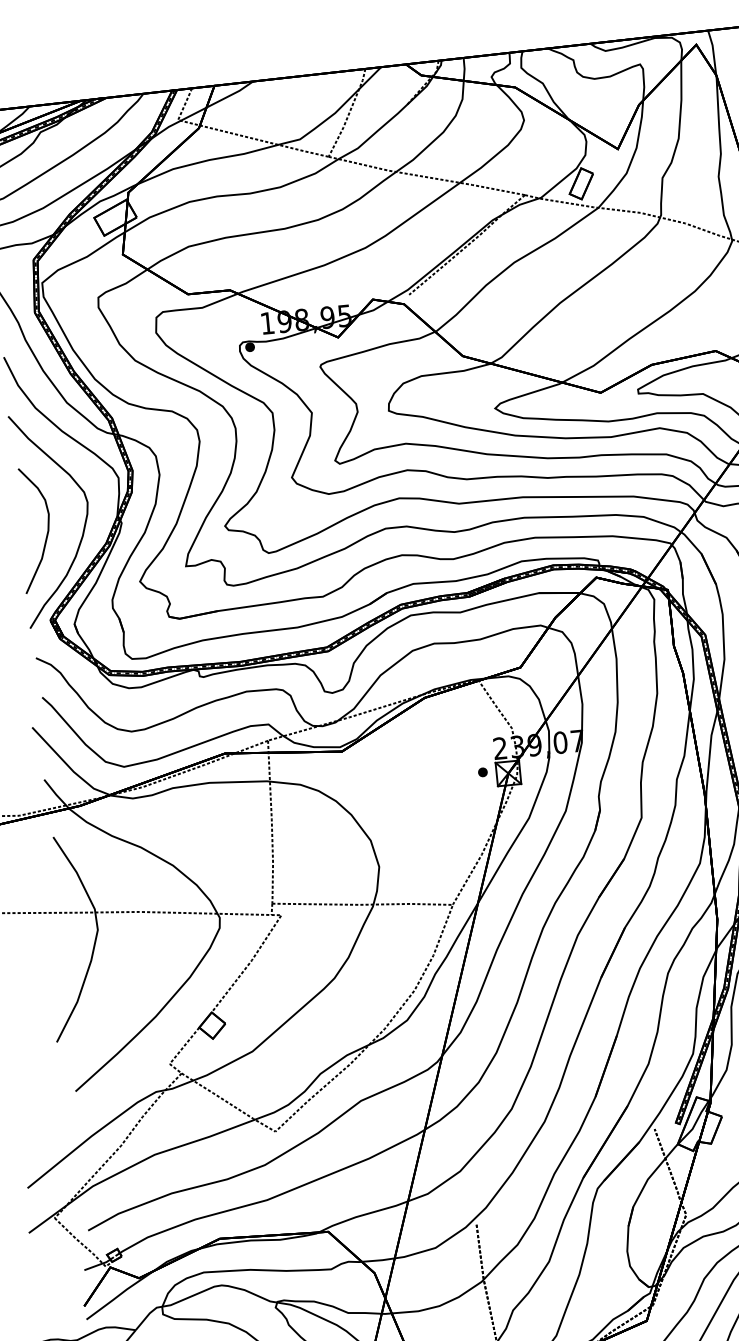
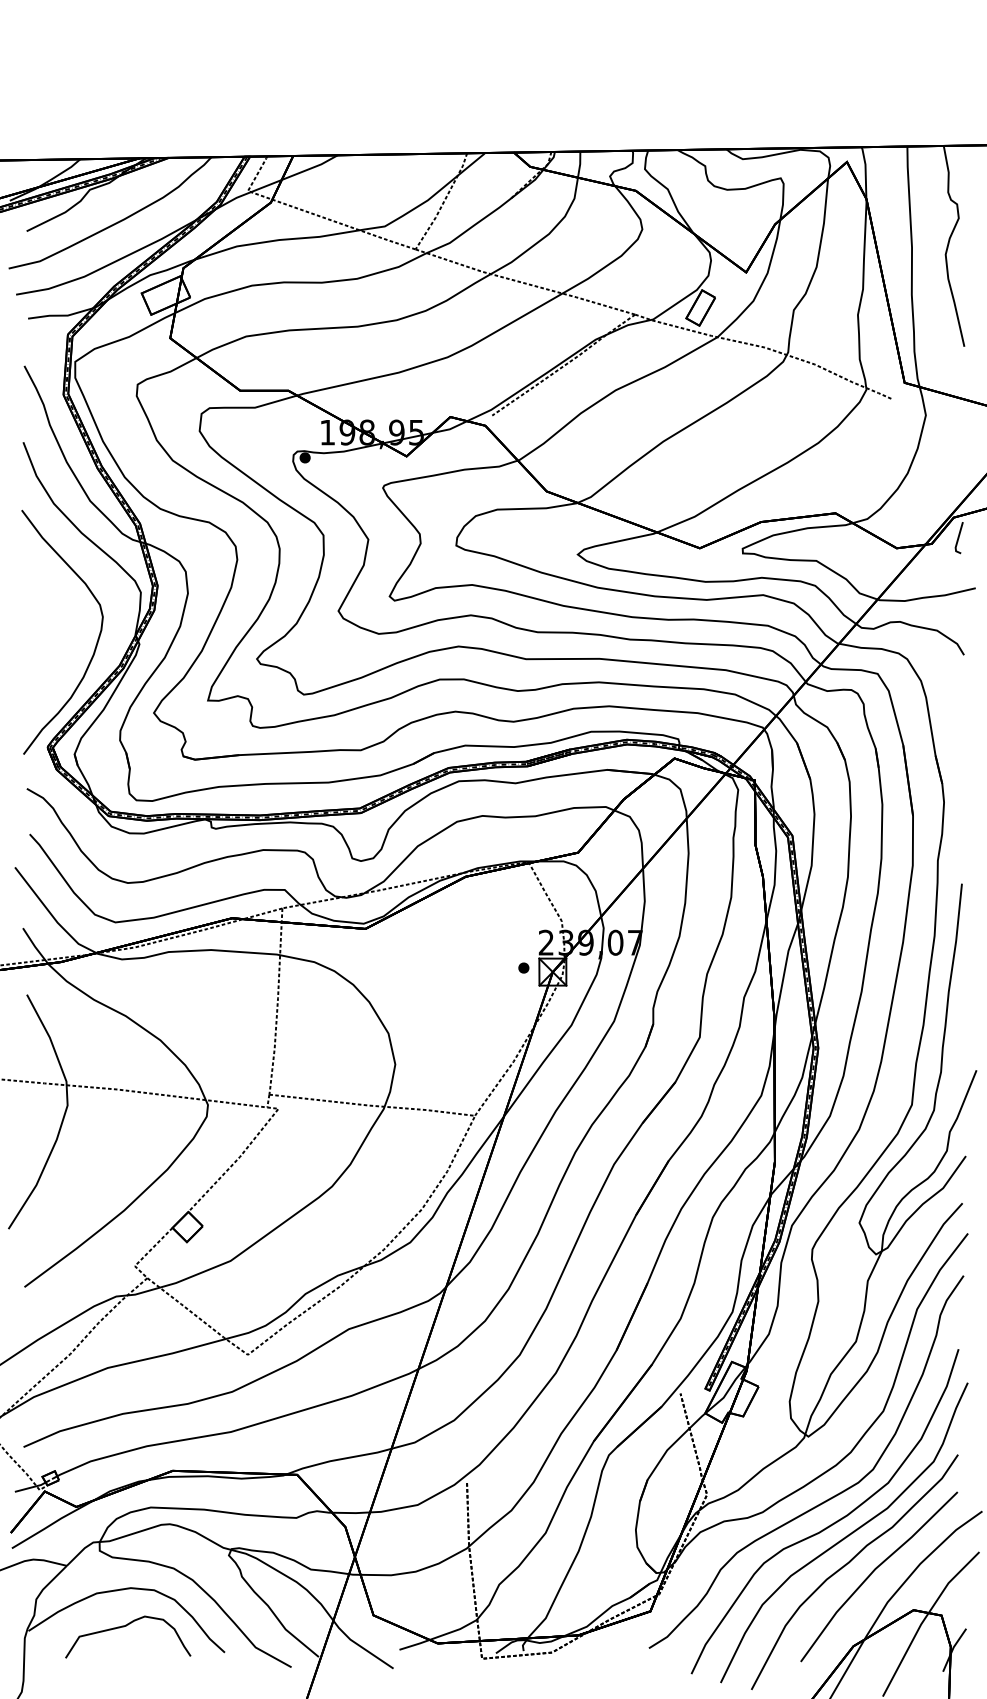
curve: (47, 532) -> (53, 646), removed

